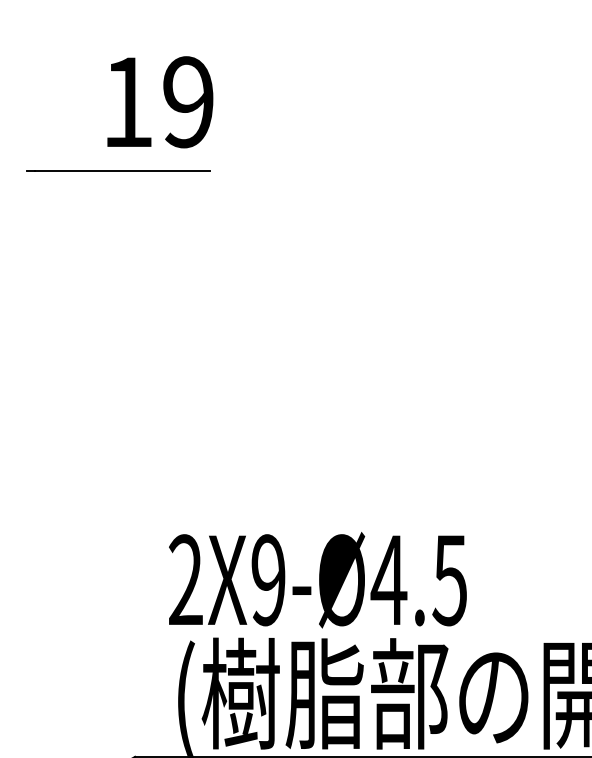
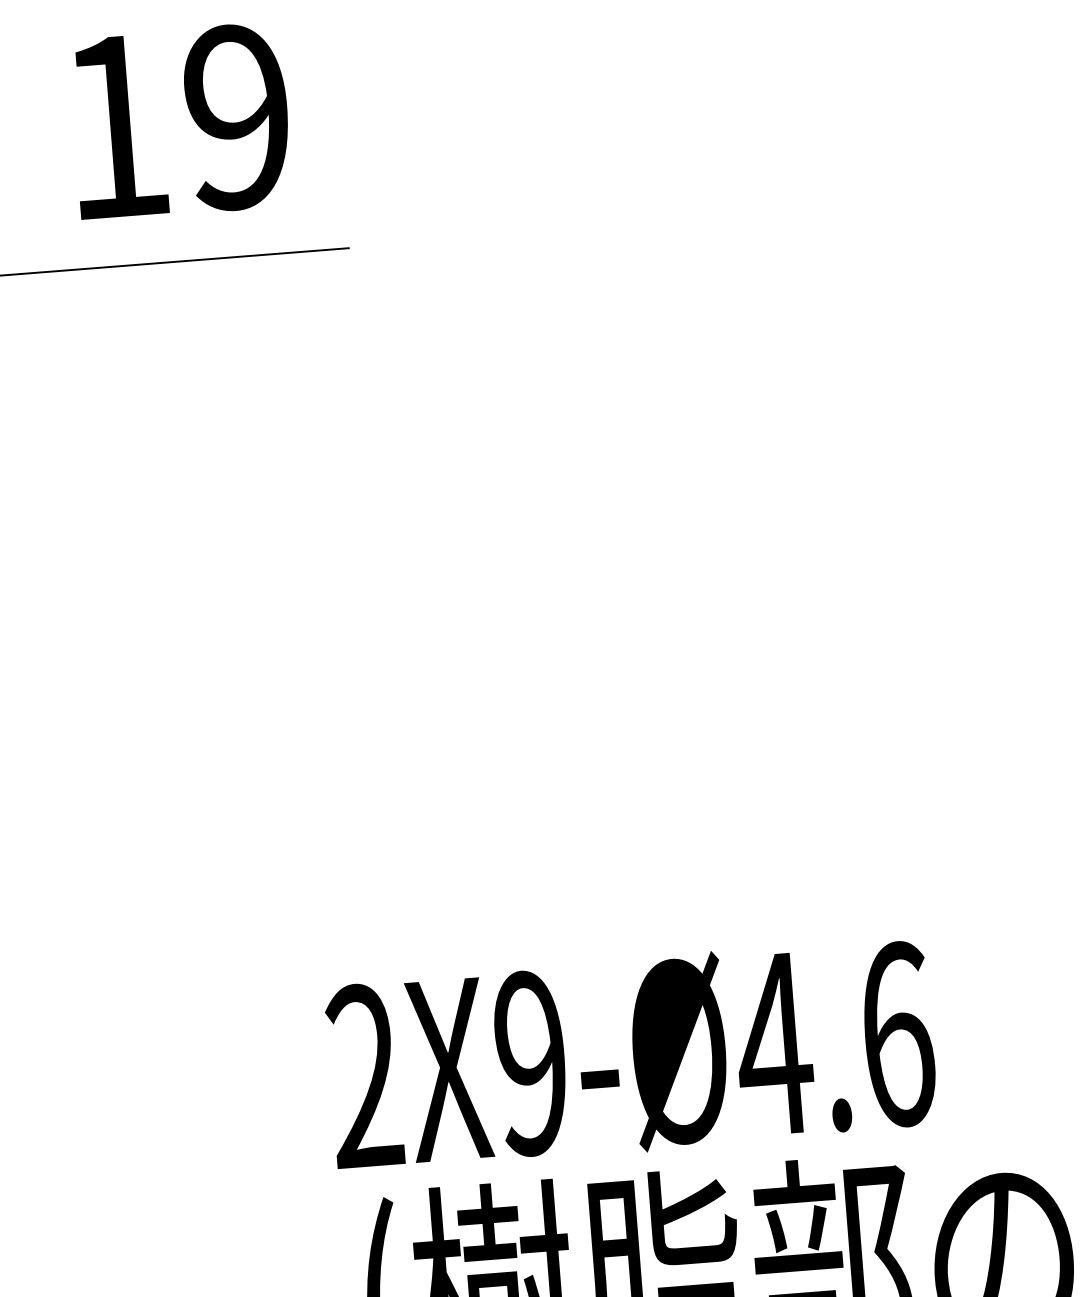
text: (160, 102) -> (181, 122), moved
text: (449, 580) -> (895, 1035), 2X9-Ø4.5 -> 2X9-Ø4.6

